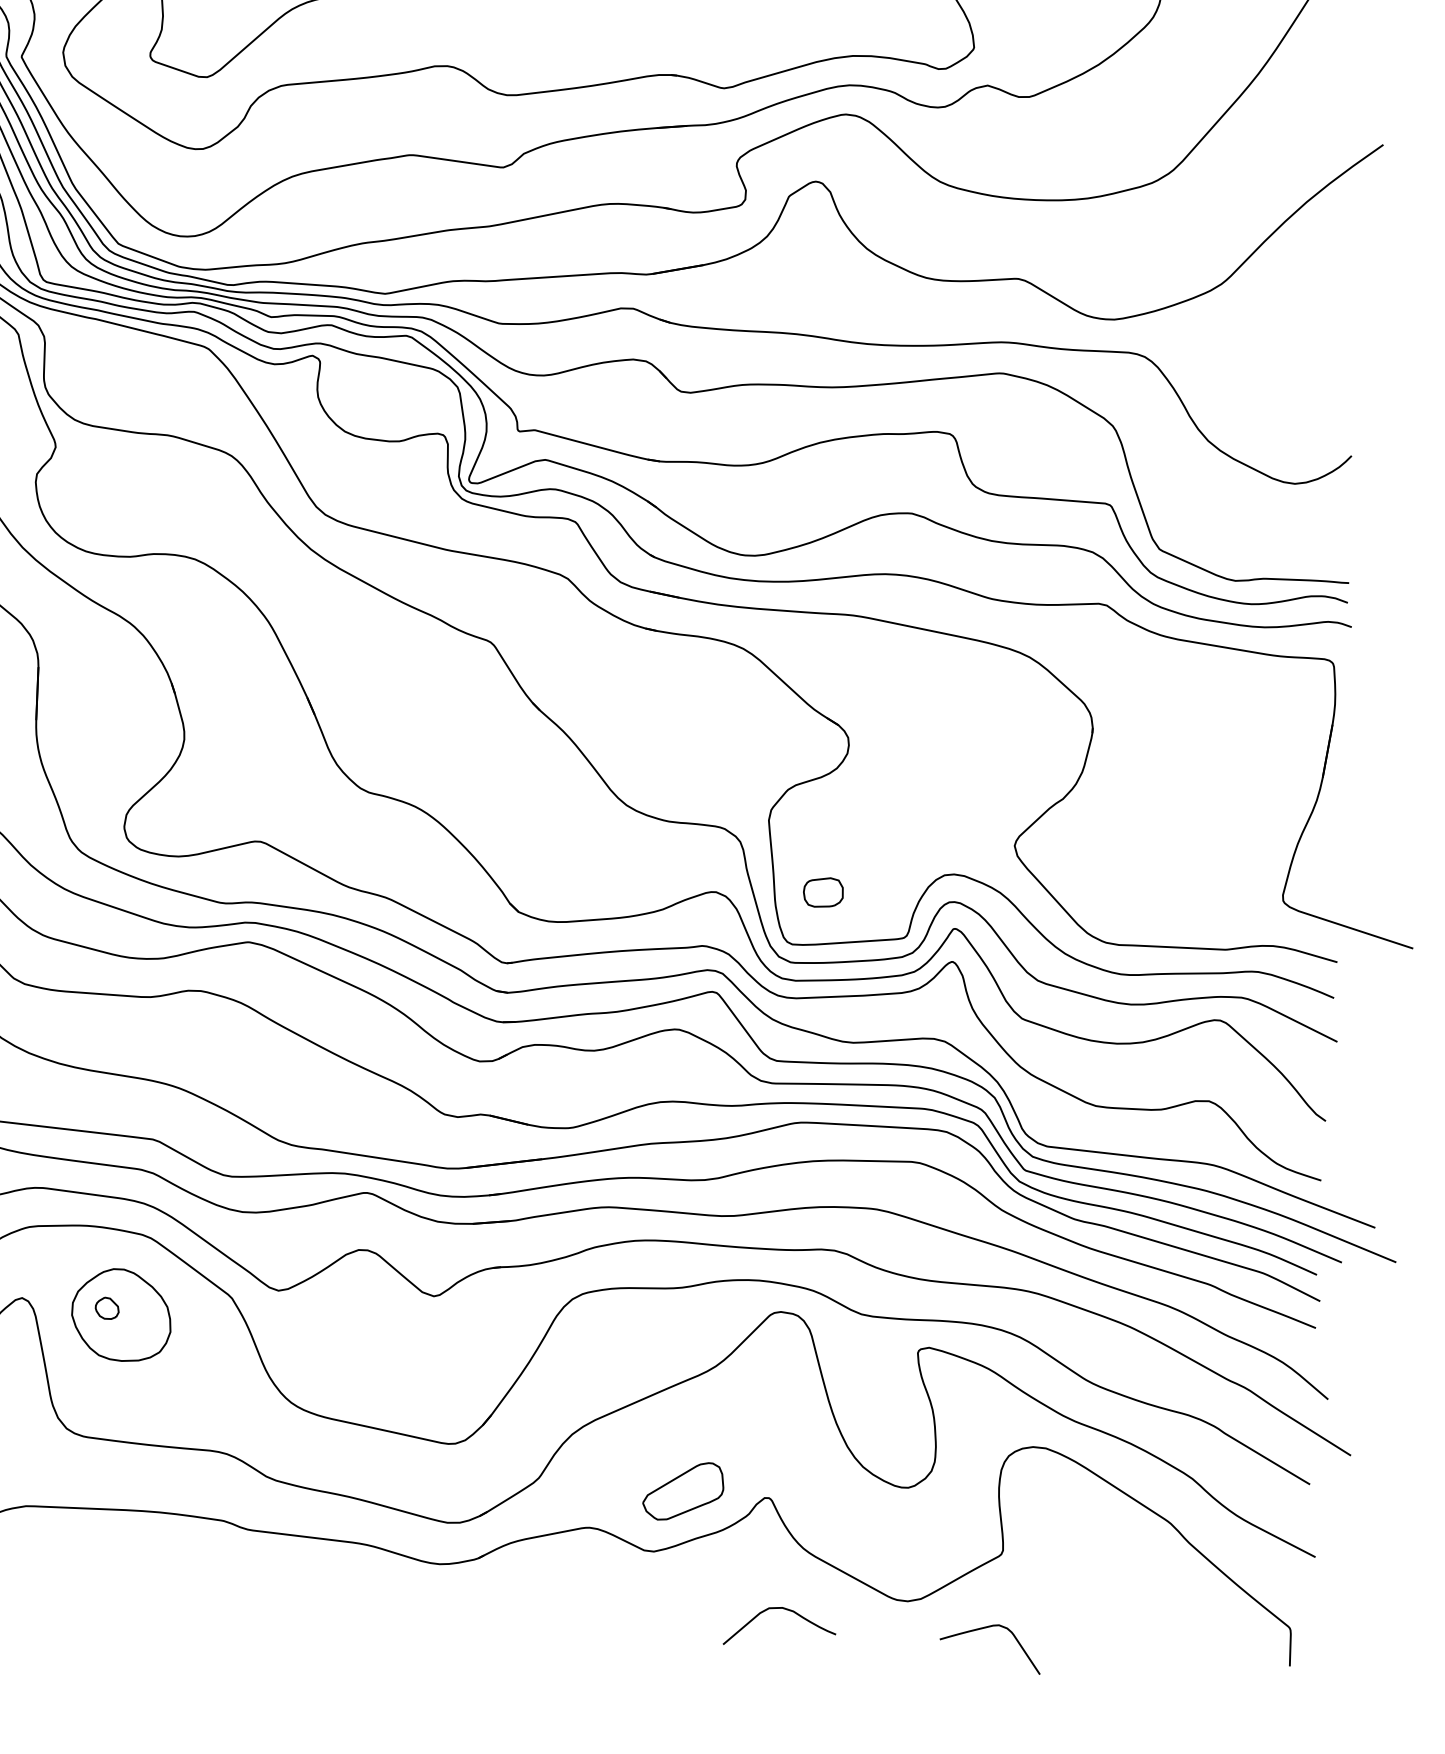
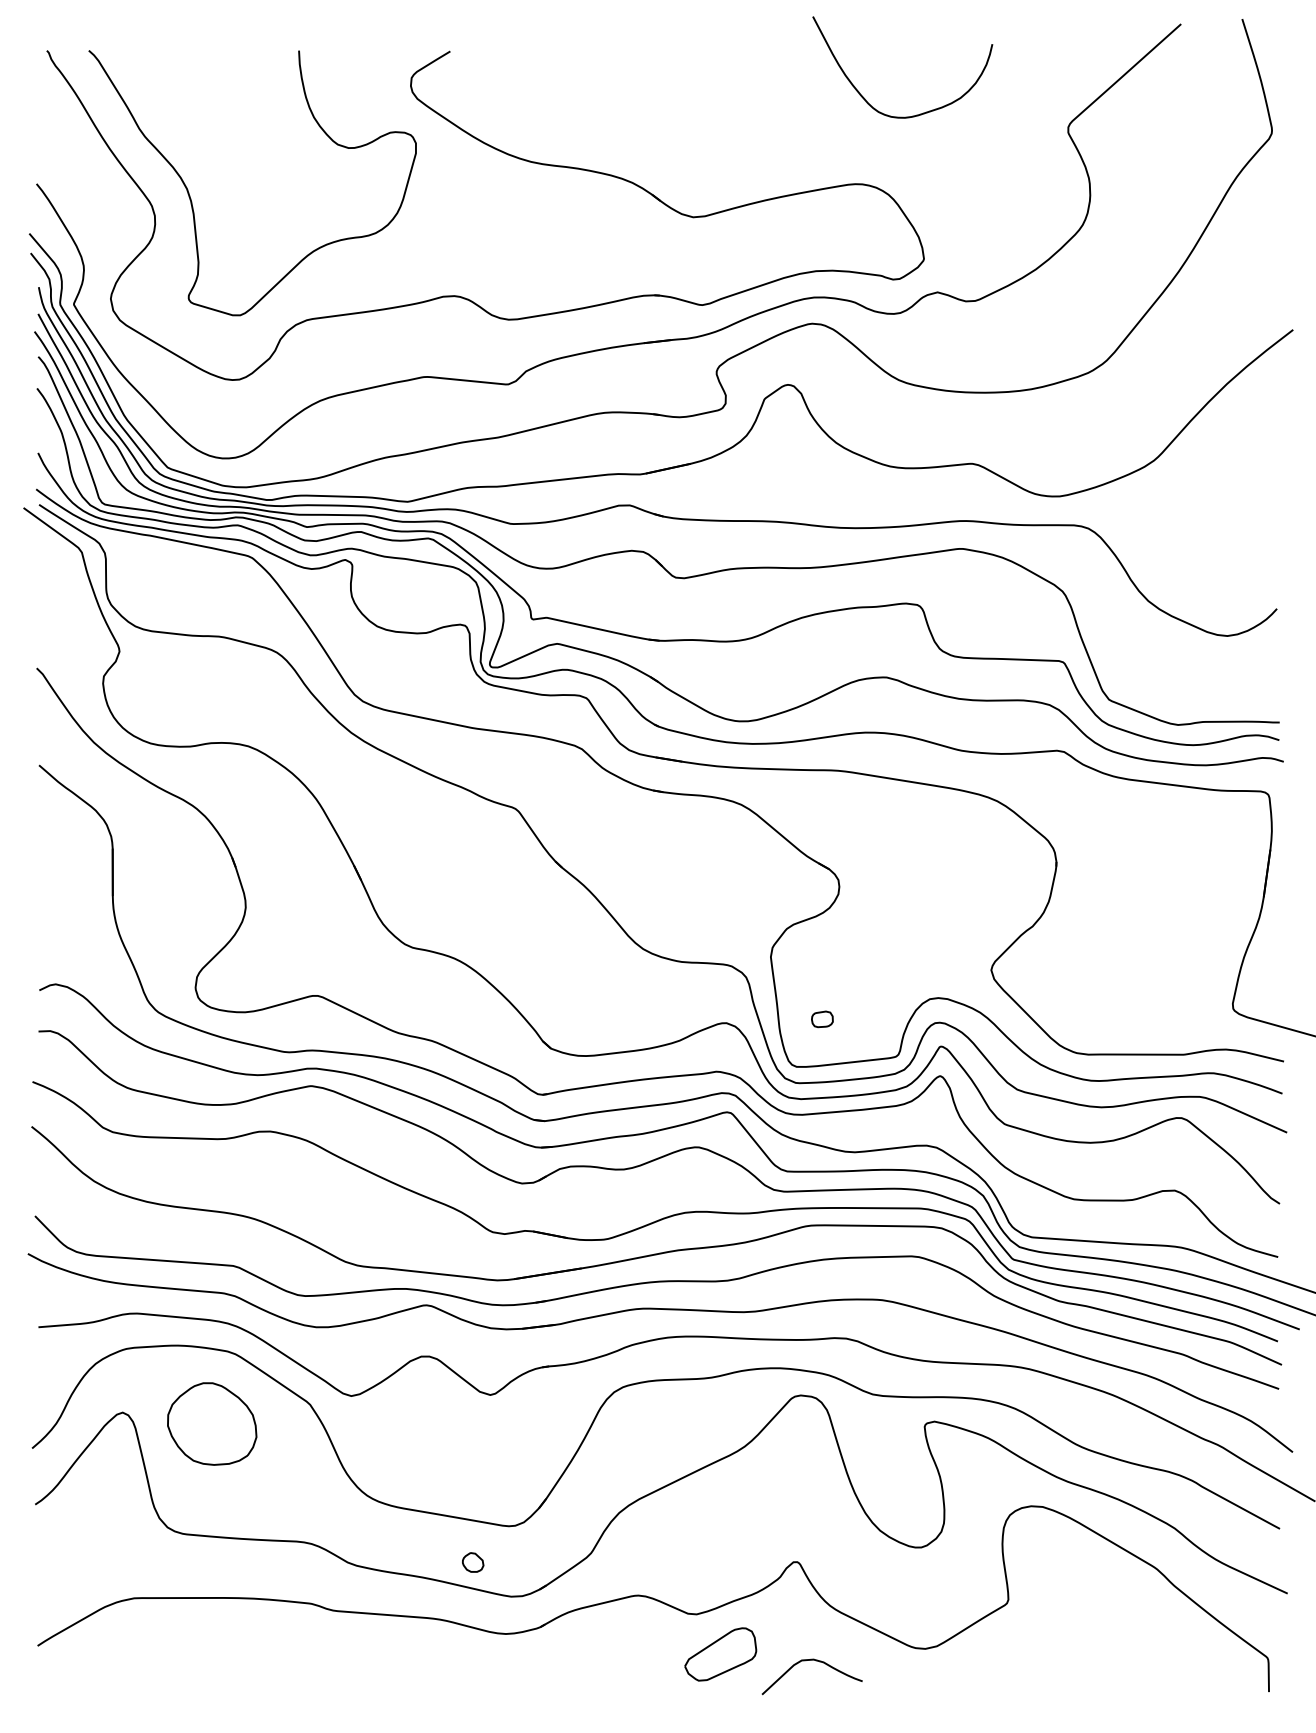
part: (823, 892) -> (822, 1019), size x0.6
part: (107, 1308) -> (473, 1562), moved
part: (683, 1491) -> (720, 1654), moved
curve: (985, 1628) -> (995, 1670), removed

